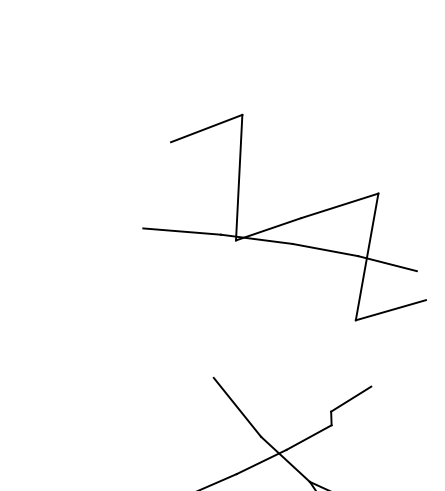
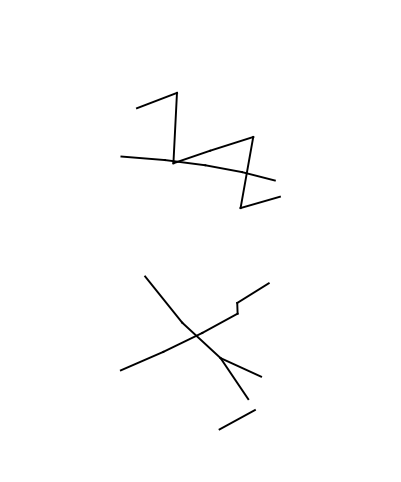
part: (284, 216) -> (200, 149), size x0.71

